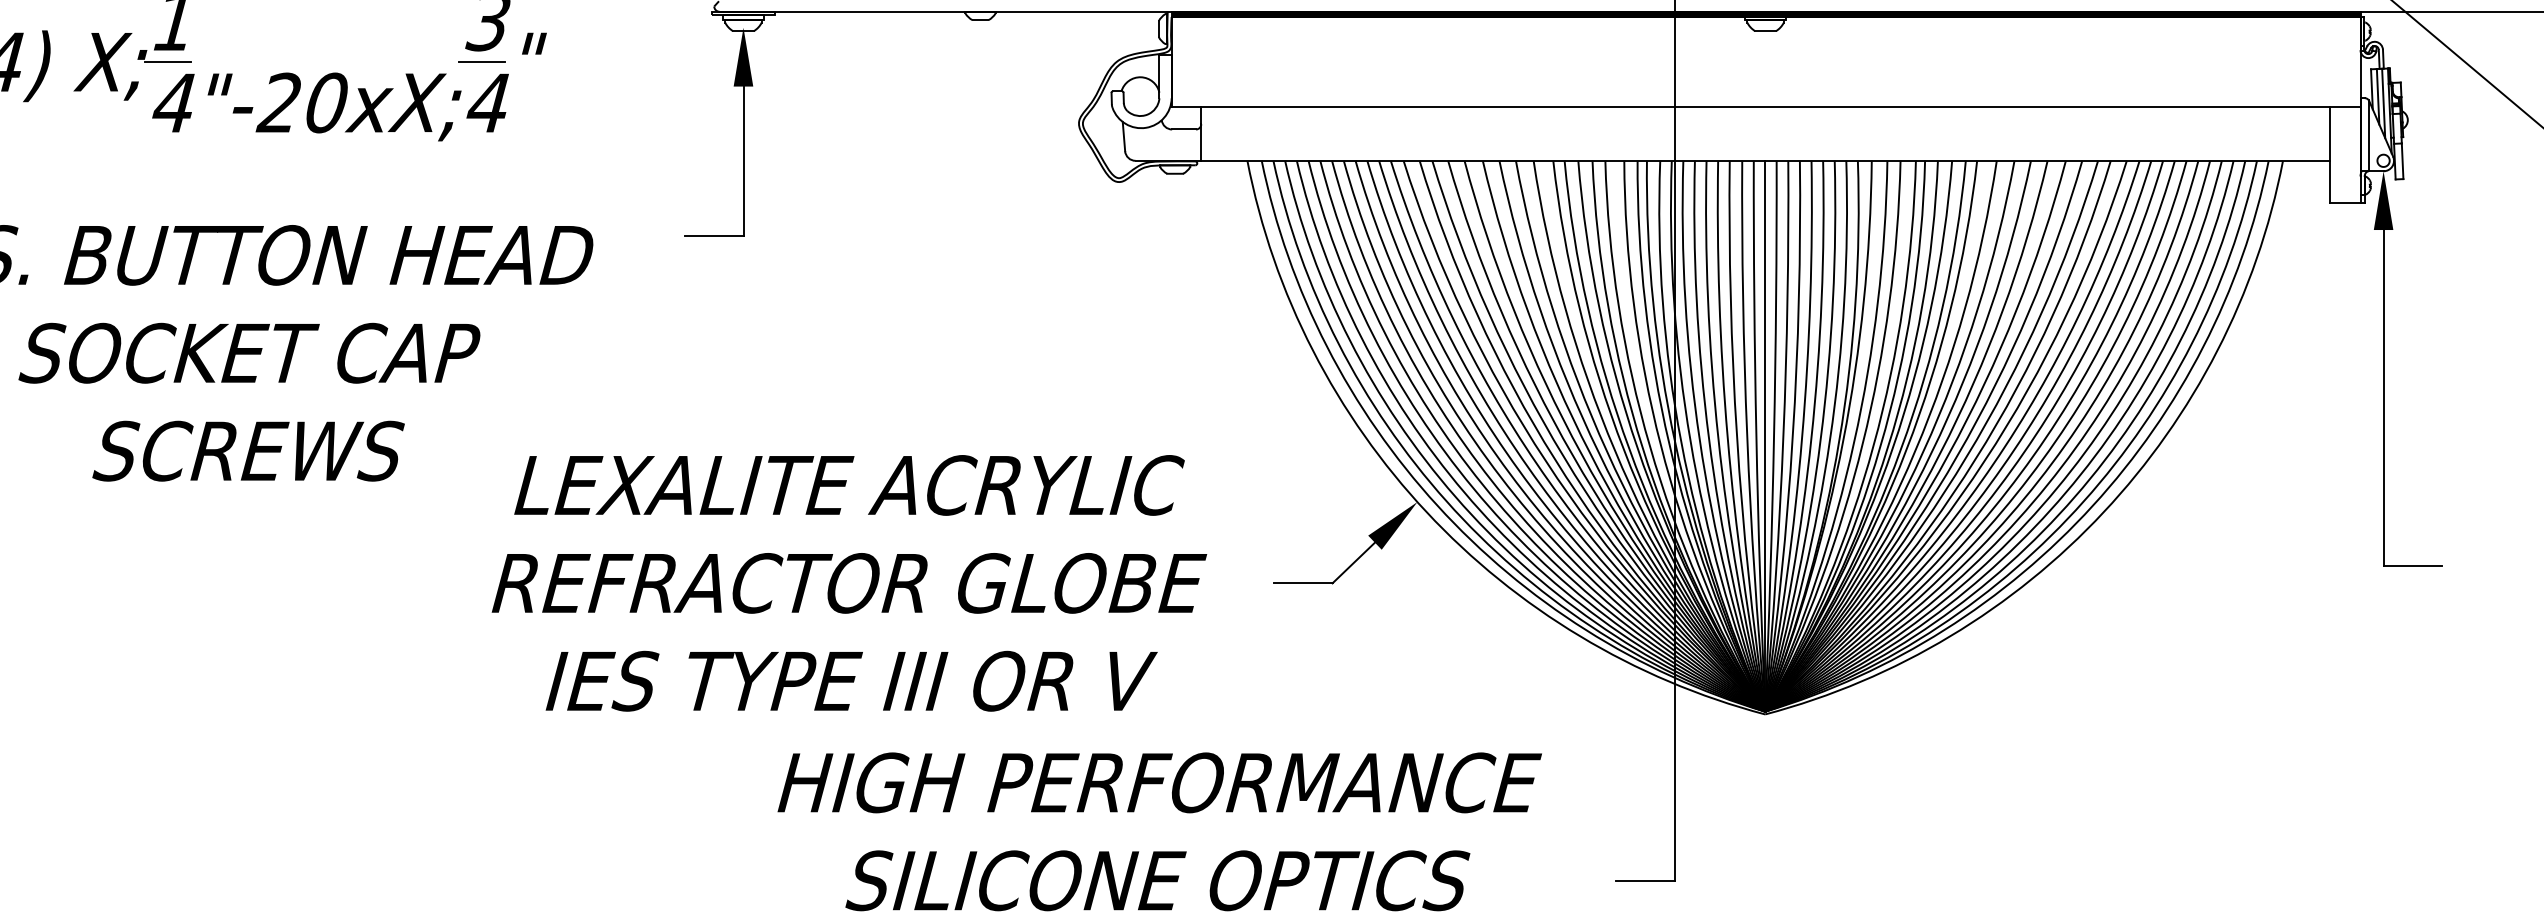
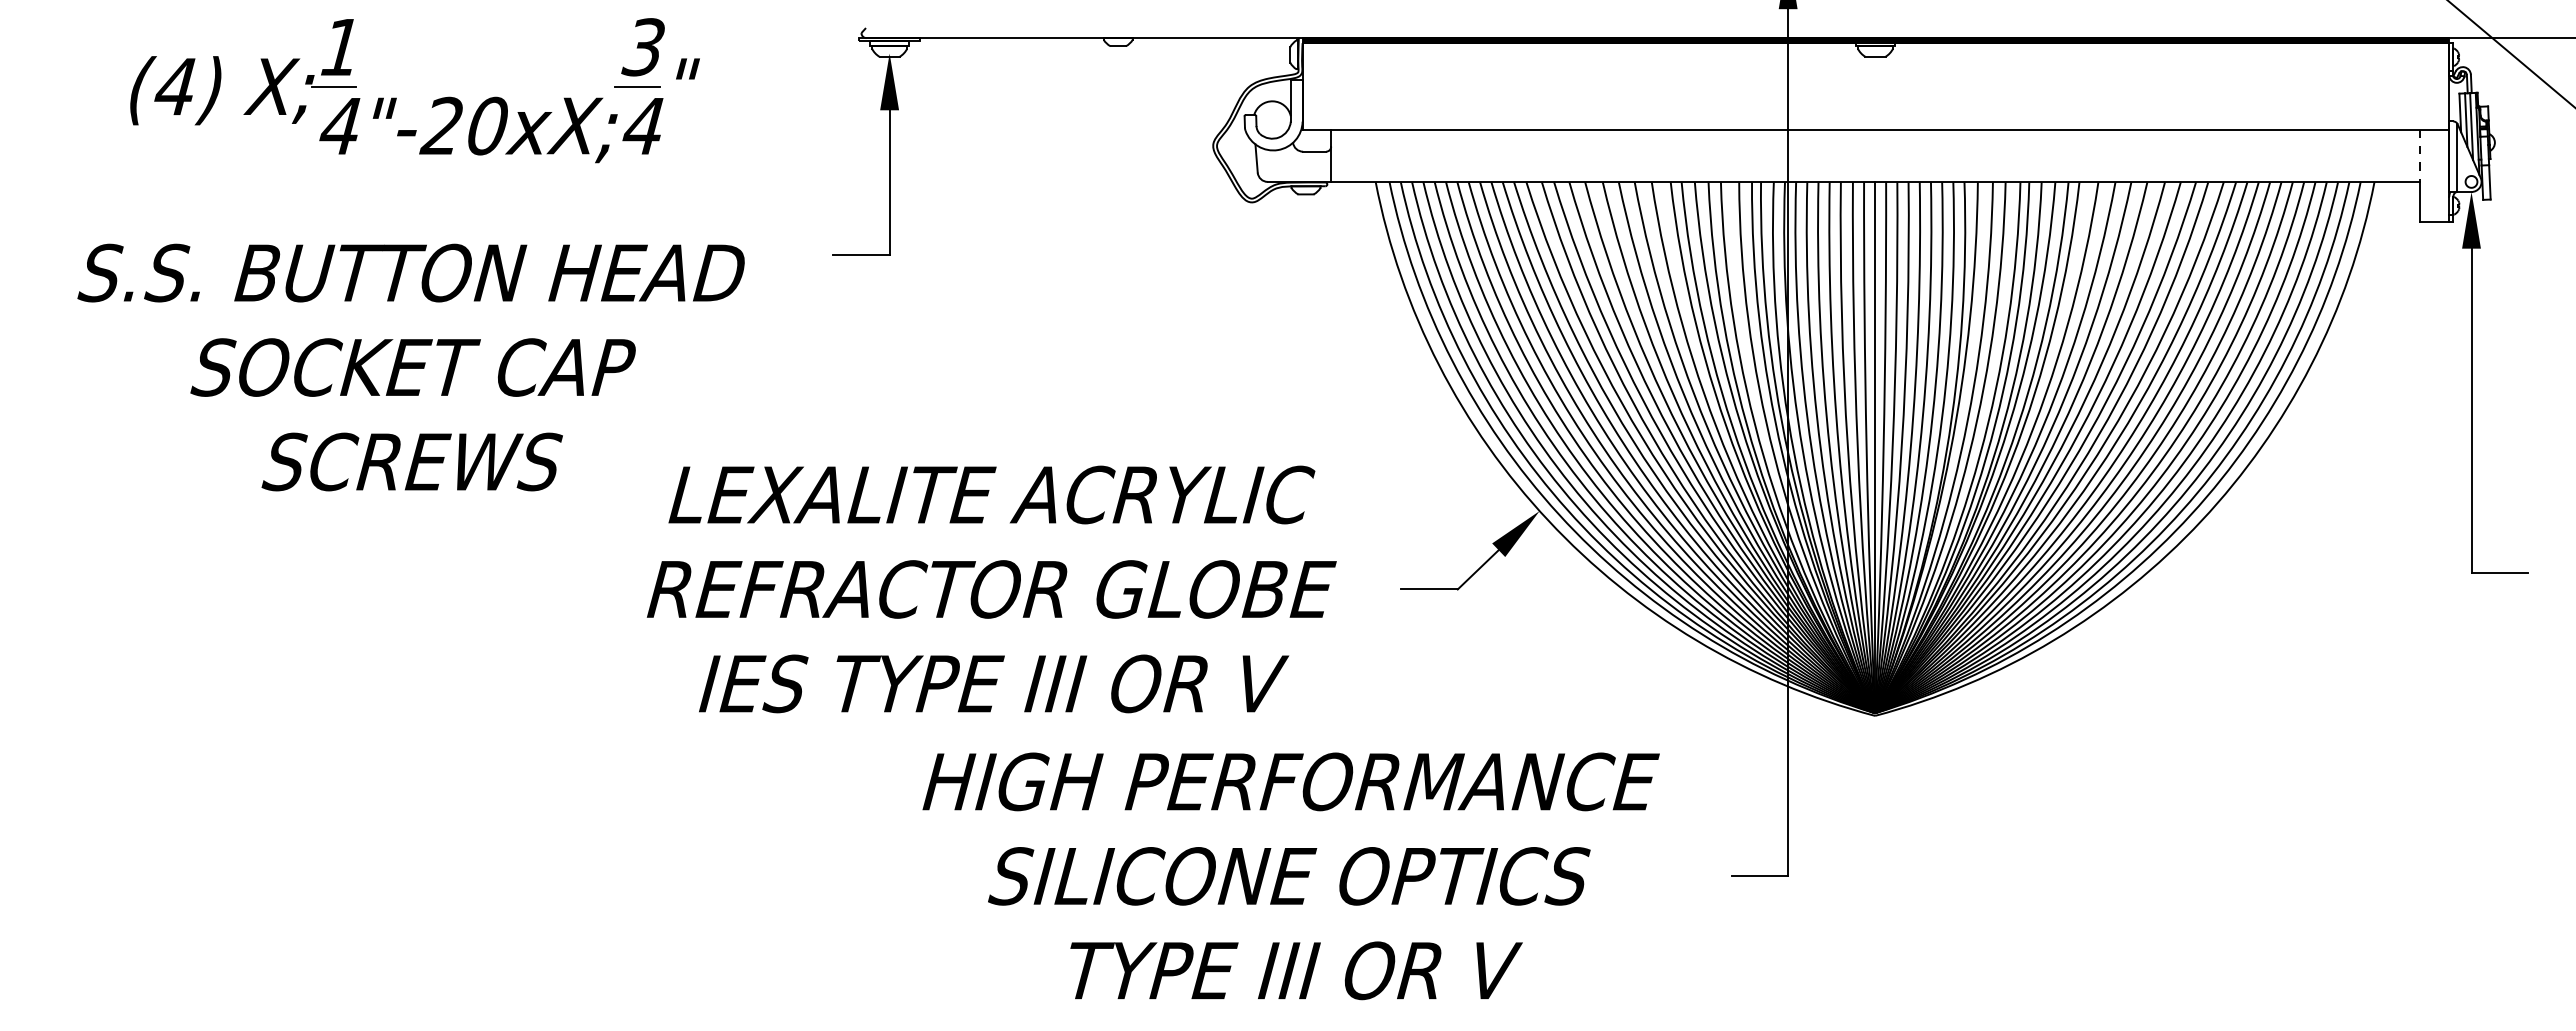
line: (2329, 134) -> (2419, 156), solid -> dashed

